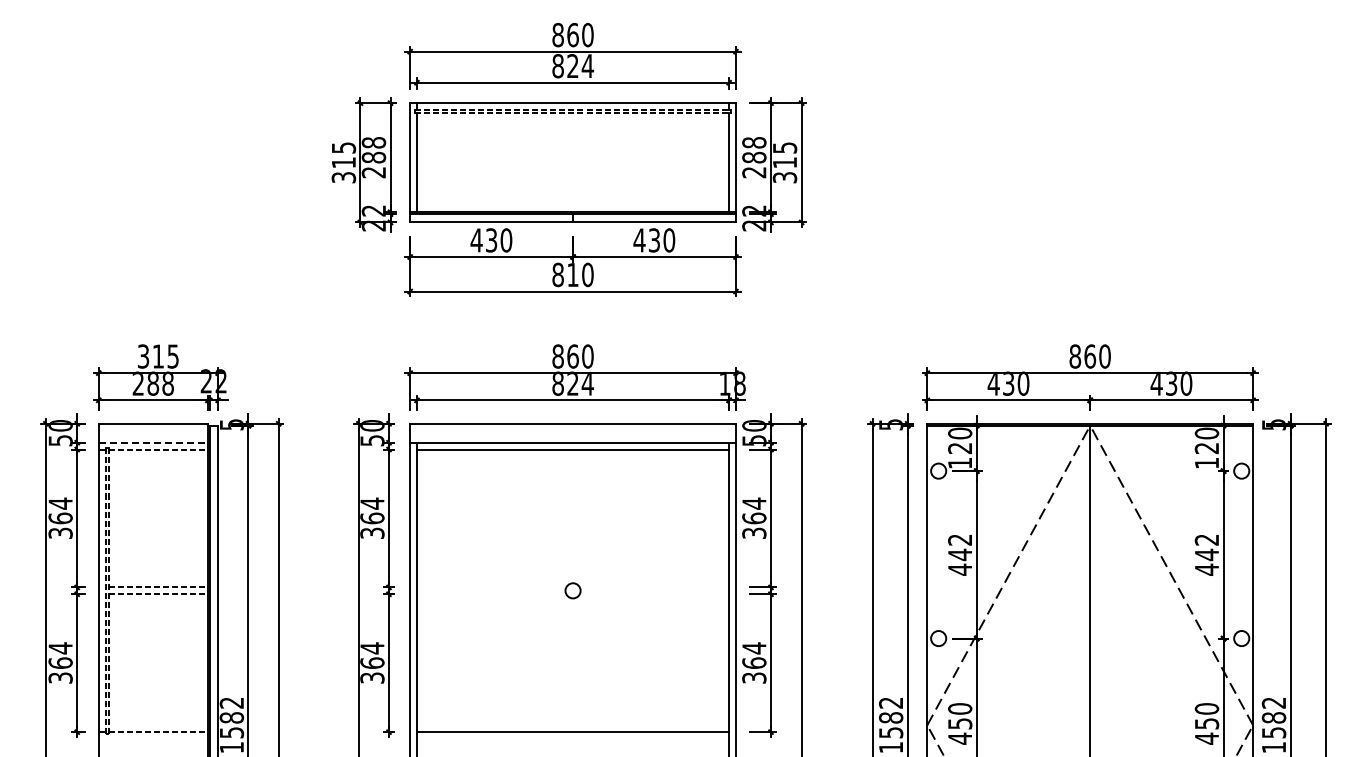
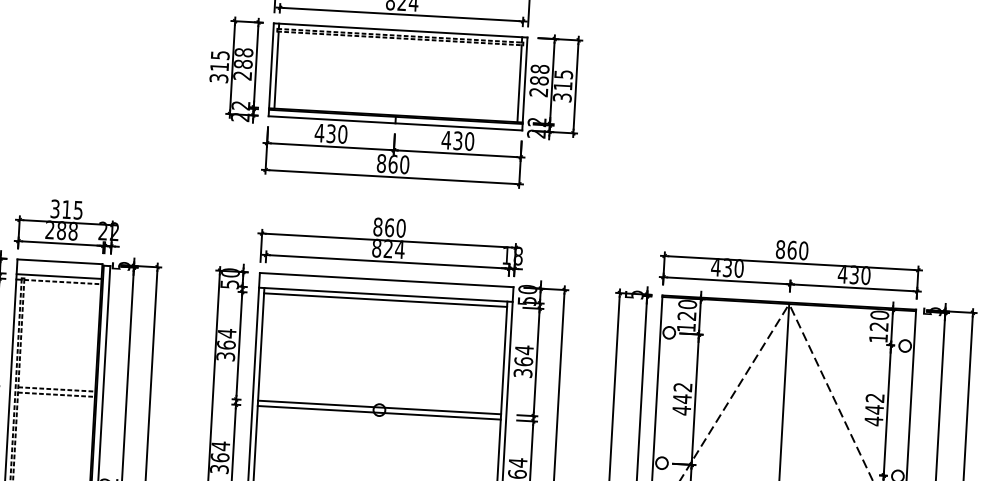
text: (572, 274) -> (392, 163), 810 -> 860
line: (153, 442) -> (59, 276), dashed -> solid
line: (572, 587) -> (379, 407), added
line: (572, 594) -> (378, 412), added

